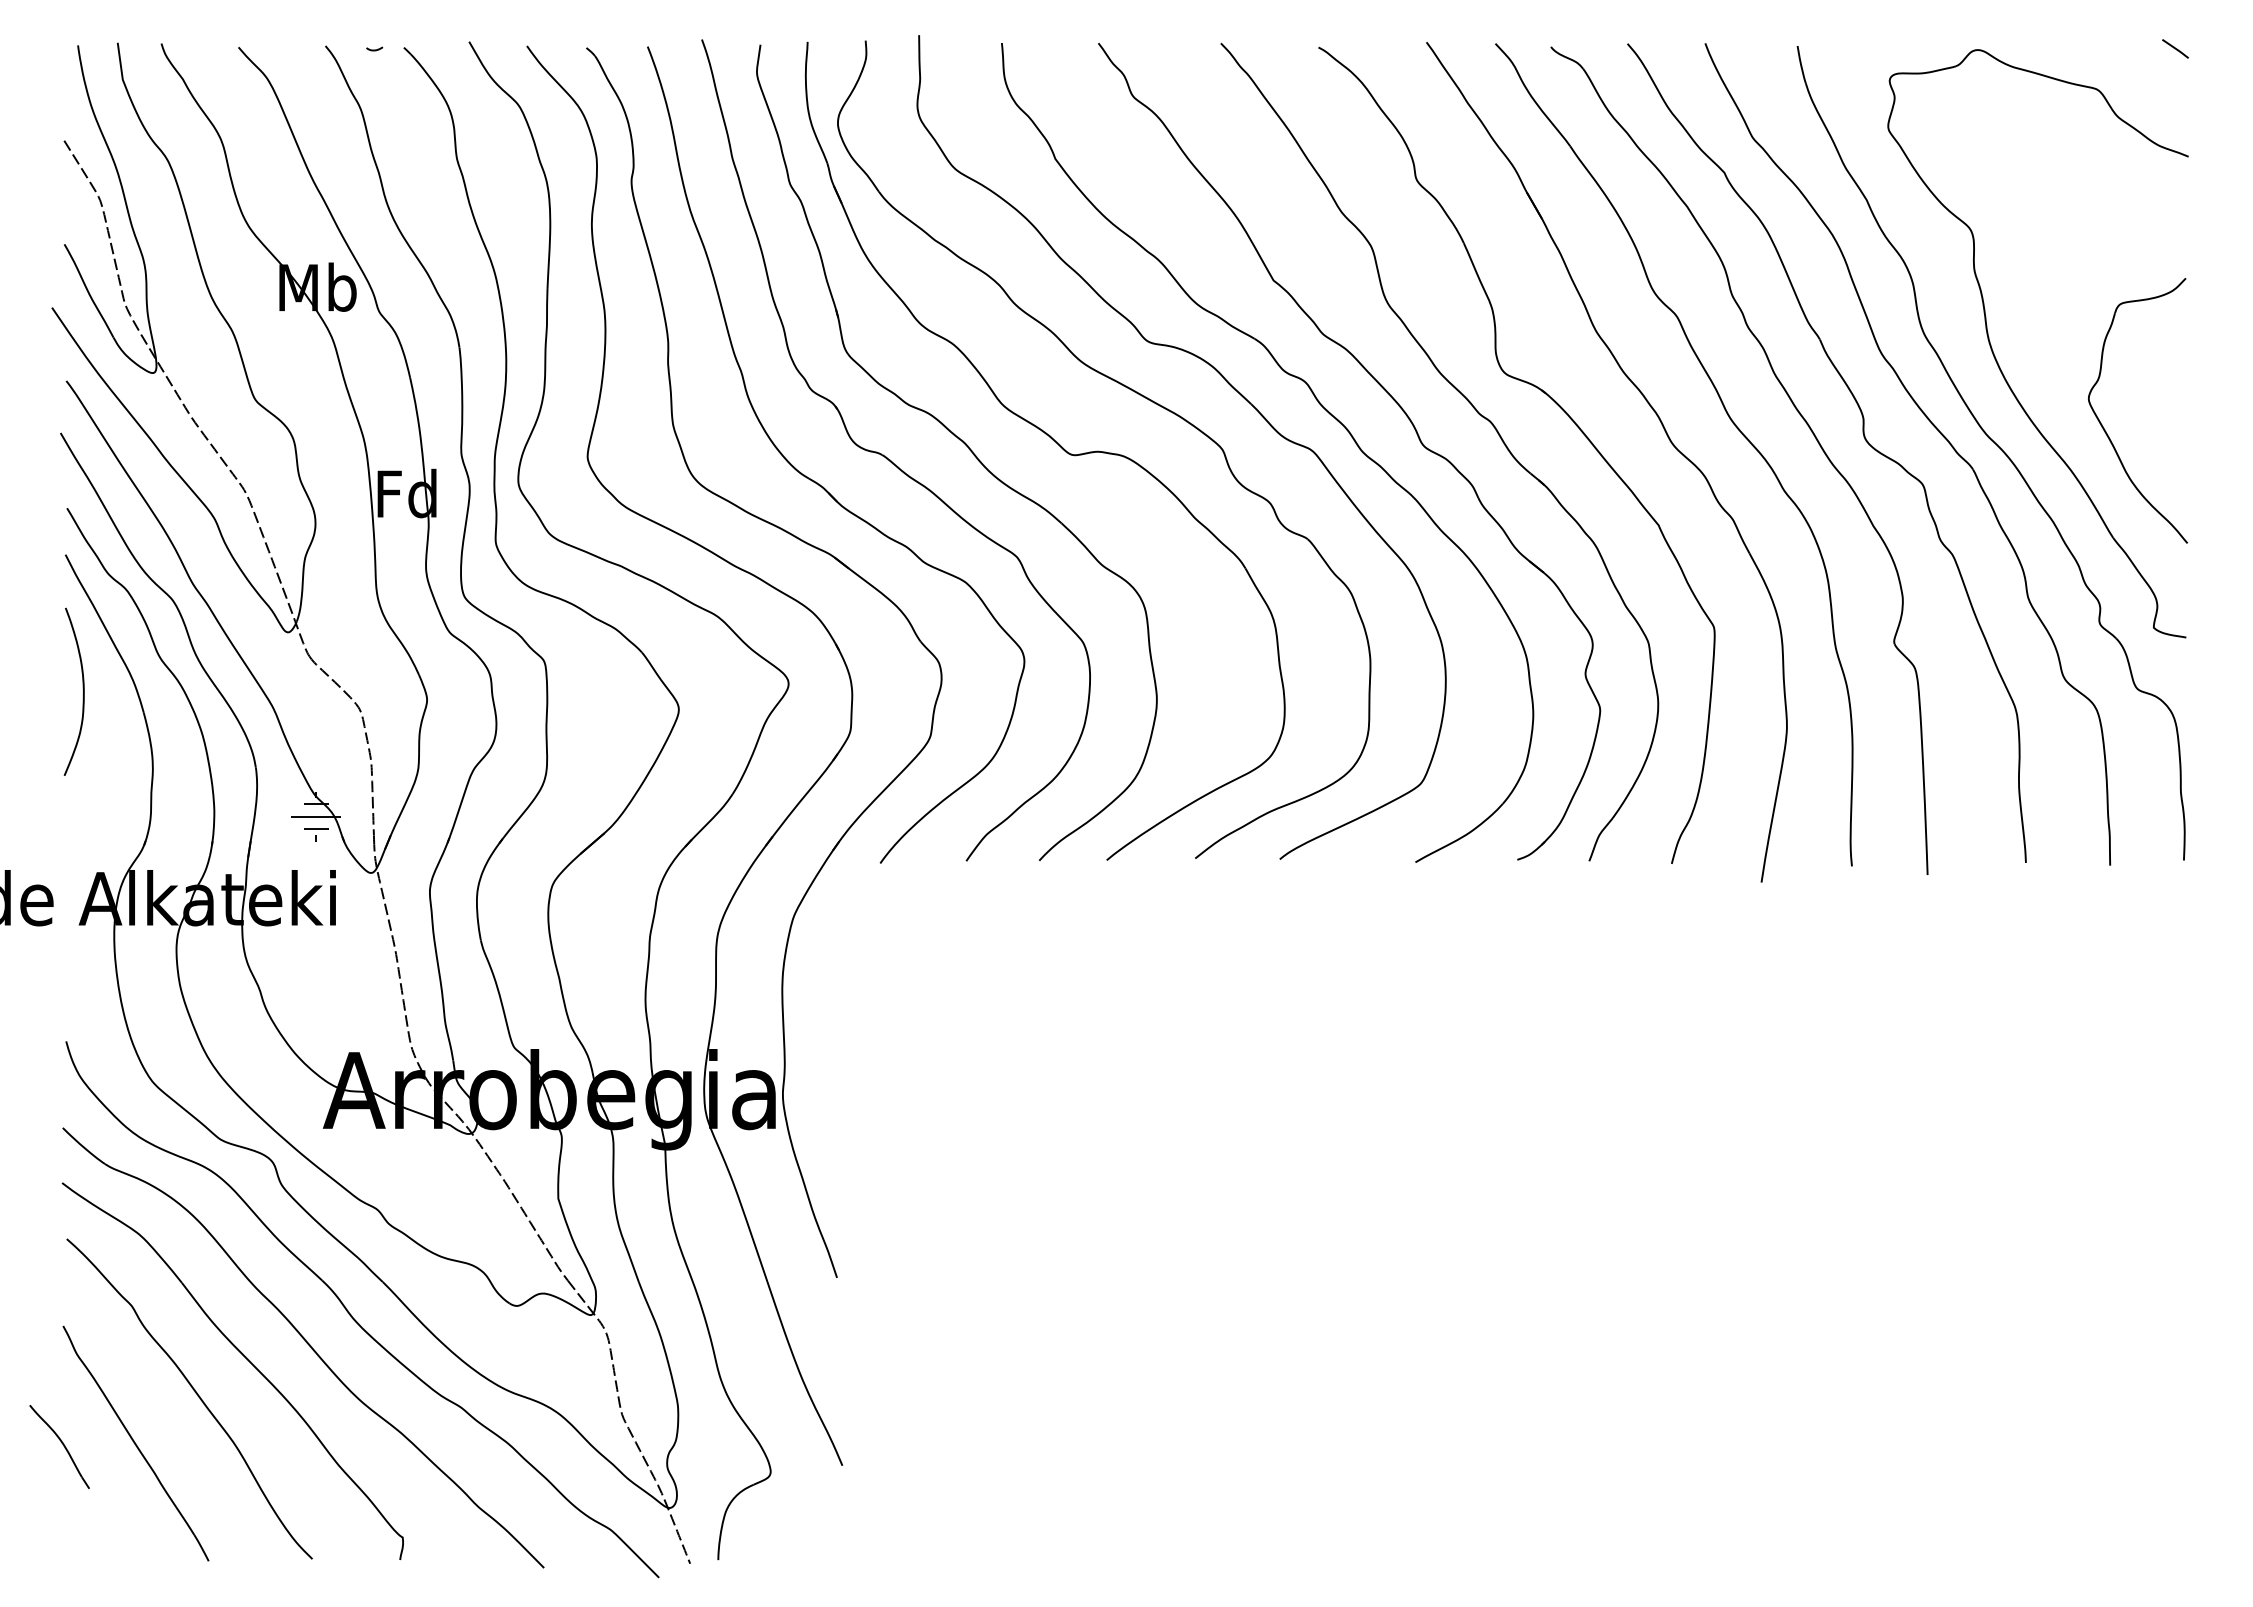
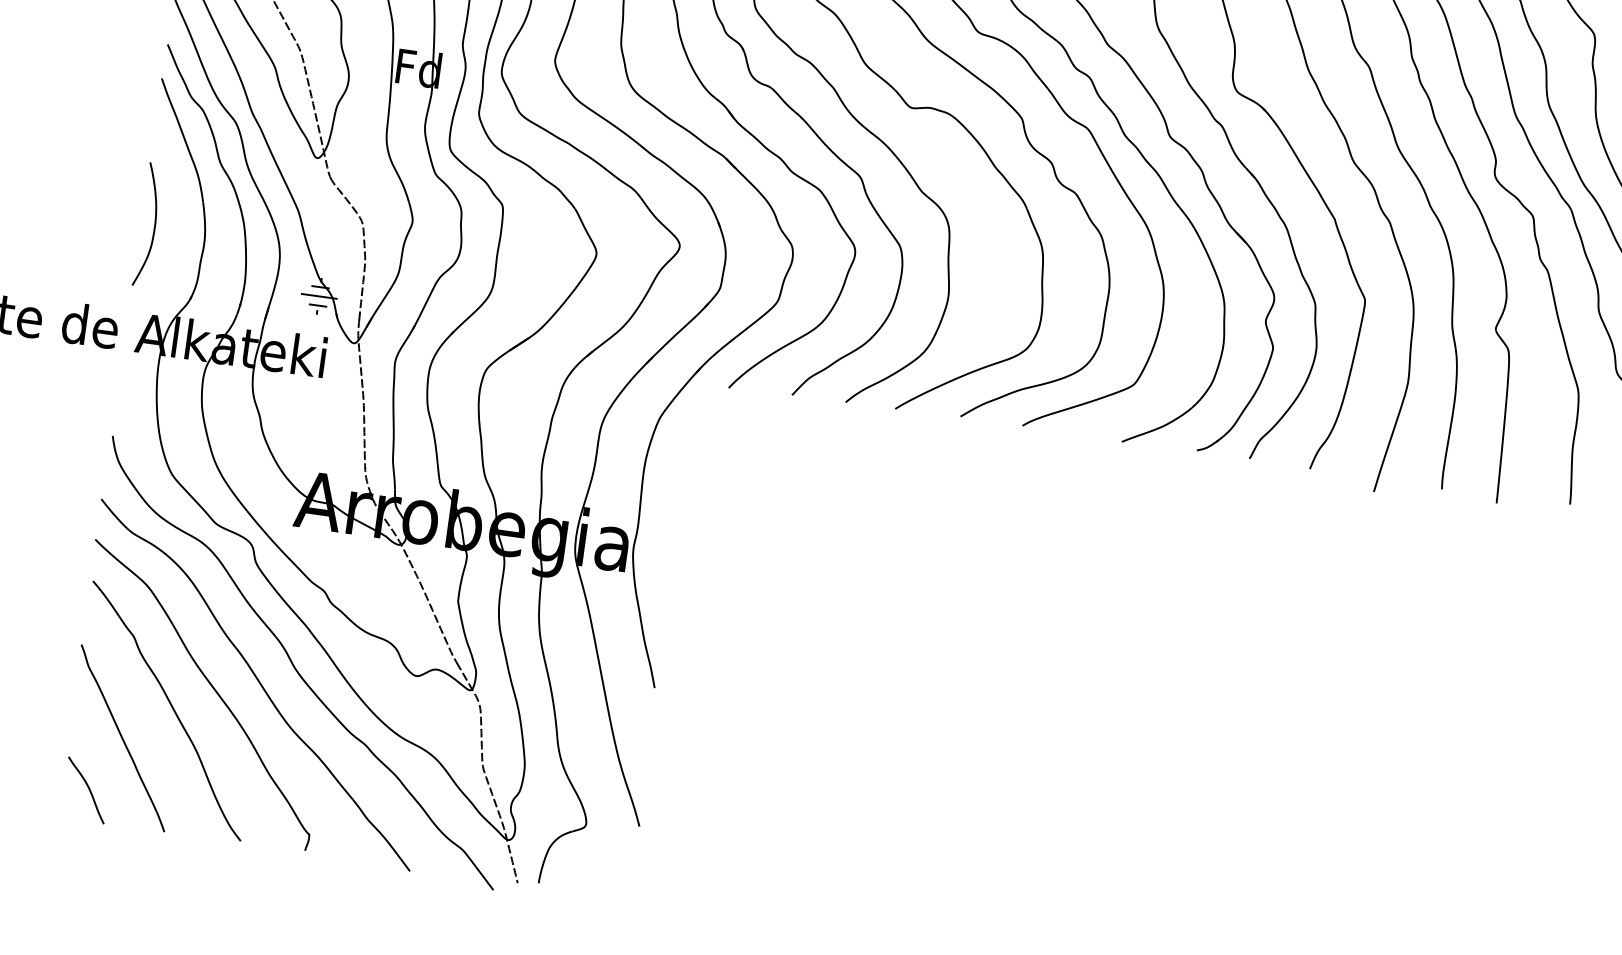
curve: (82, 688) -> (154, 223), moved
part: (59, 1446) -> (86, 790), moved

